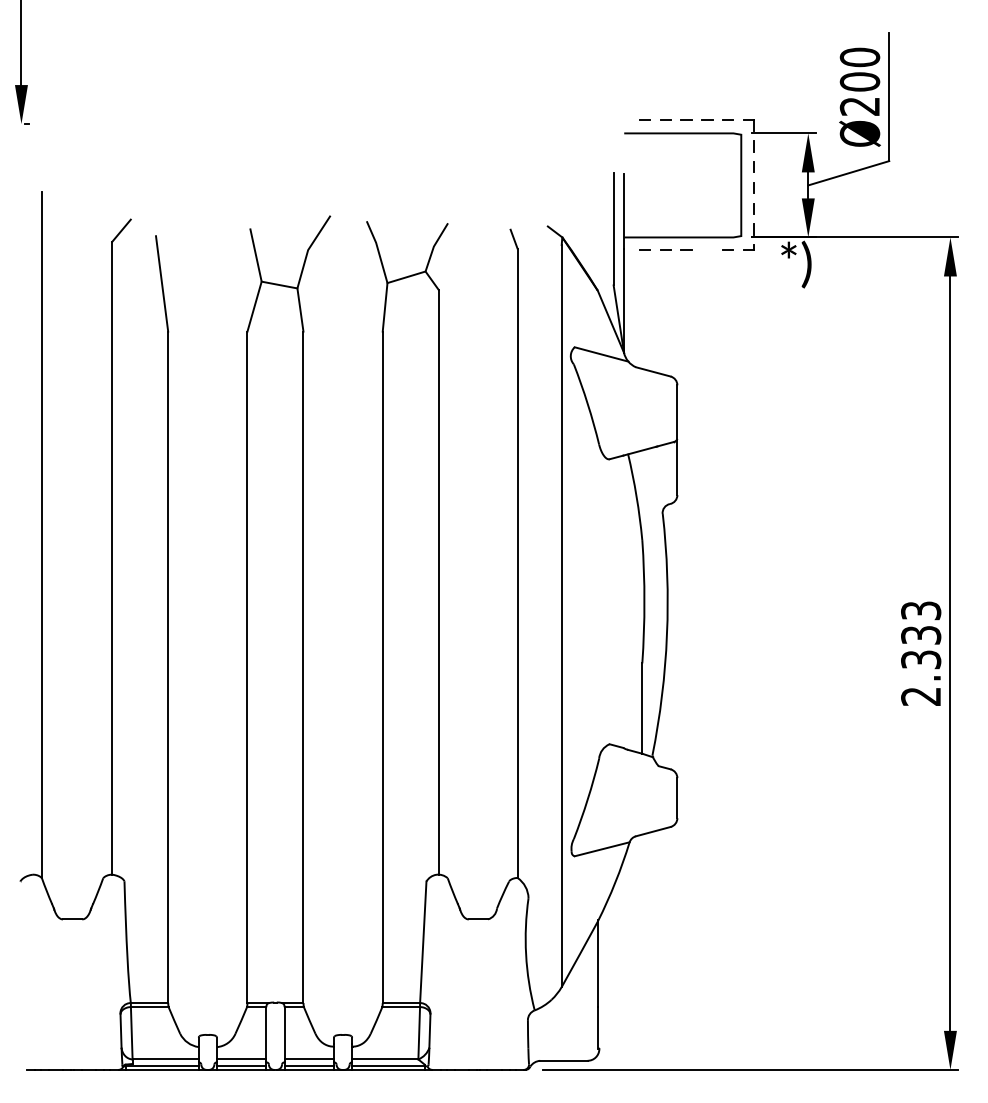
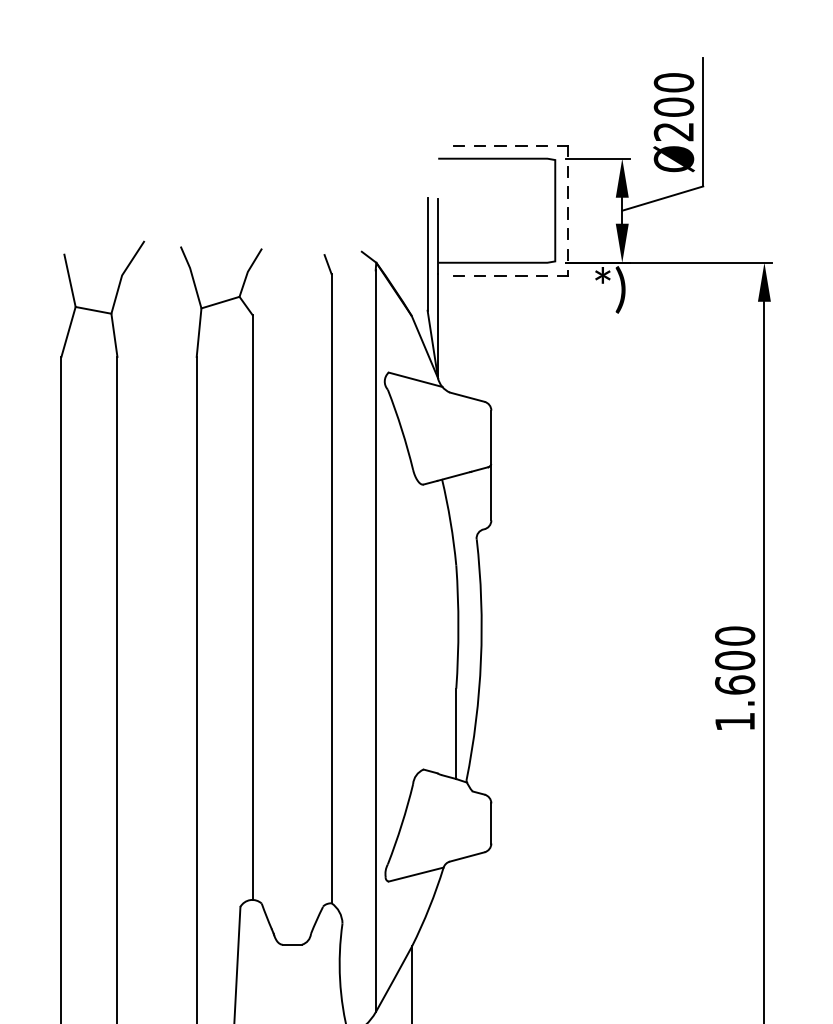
line: (707, 249) -> (521, 274), added
text: (921, 653) -> (735, 678), 2.333 -> 1.600

